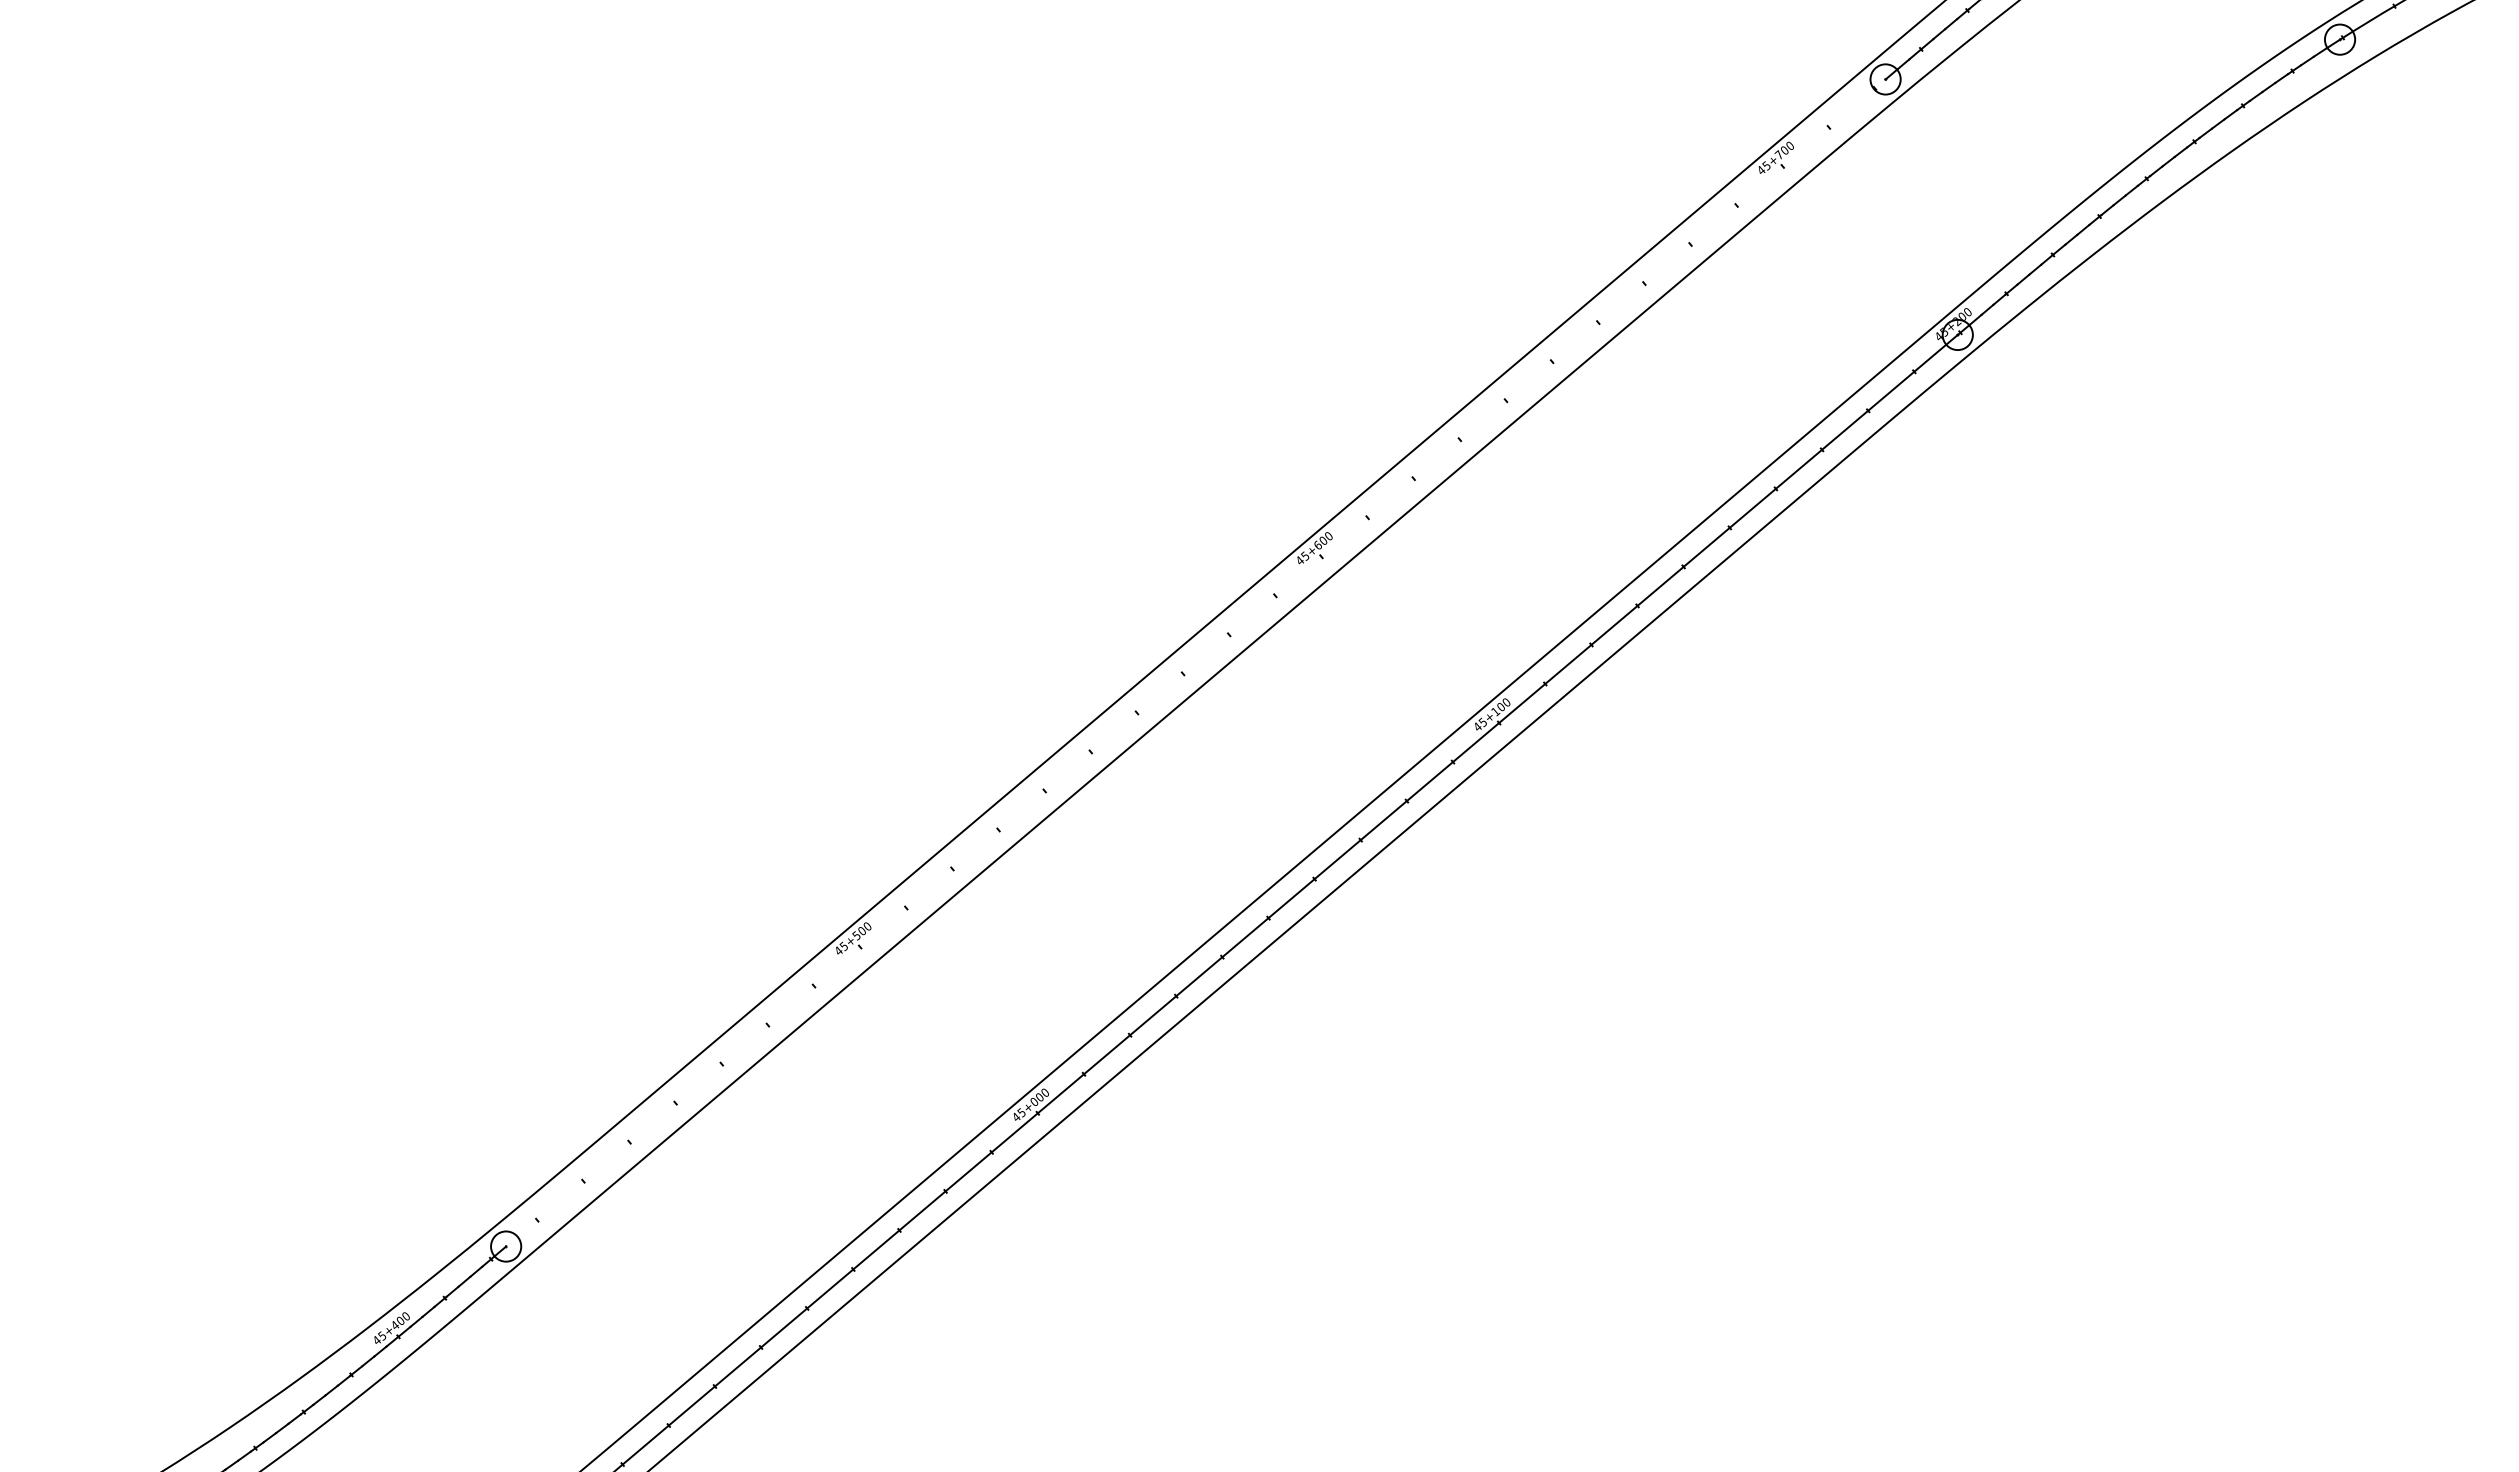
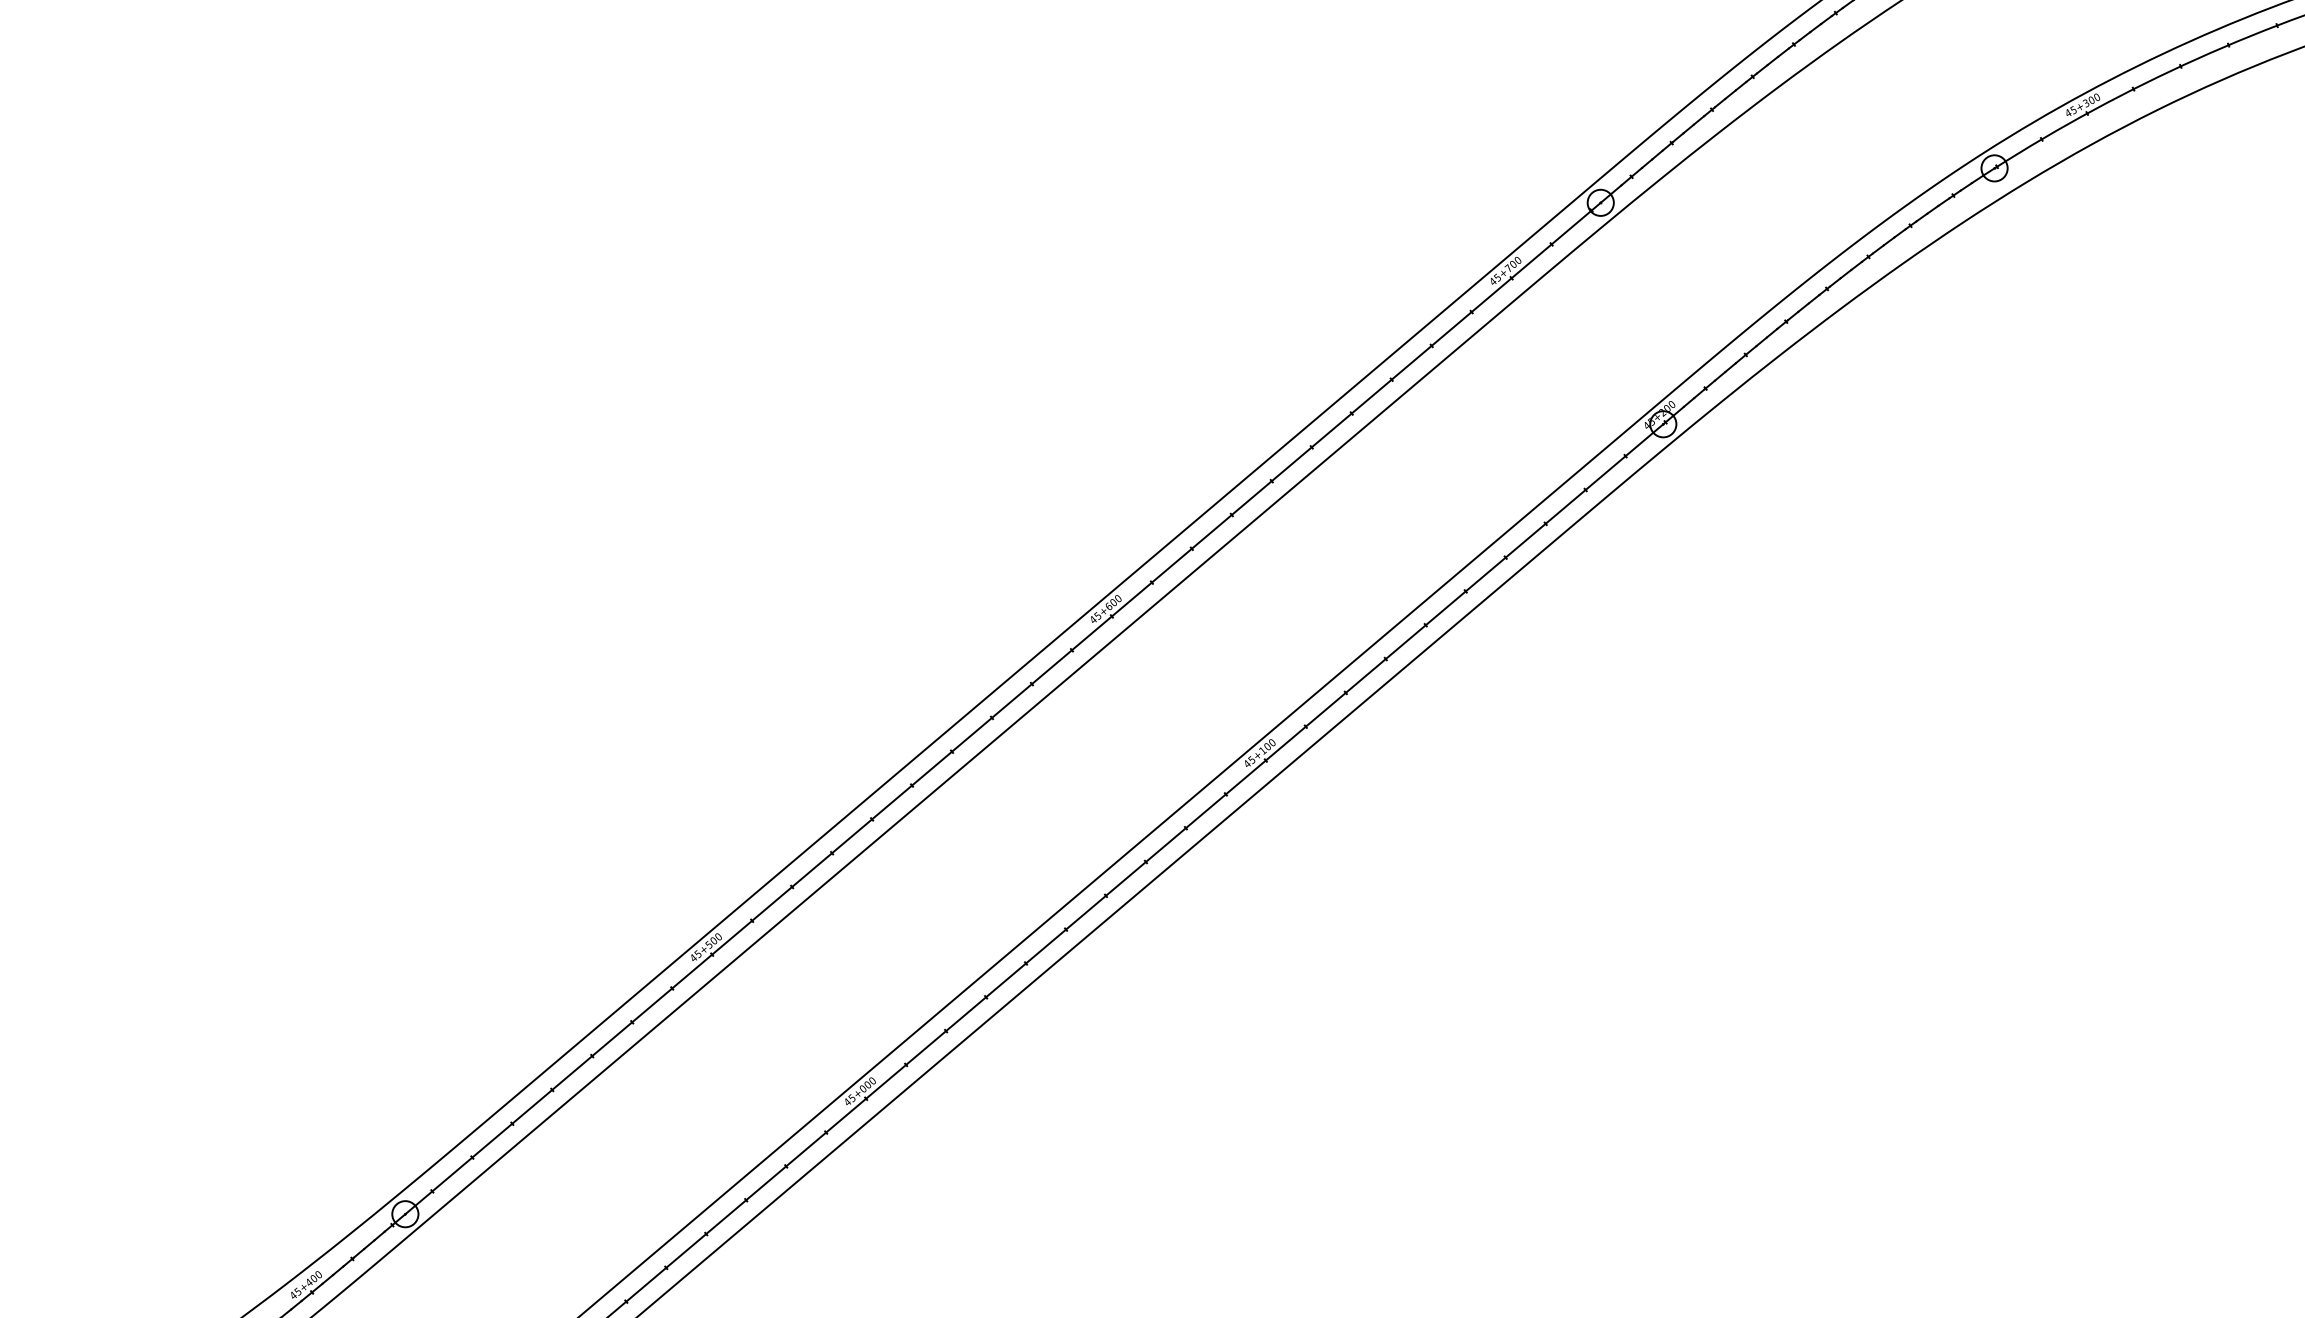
line: (1195, 662) -> (1002, 708), added

